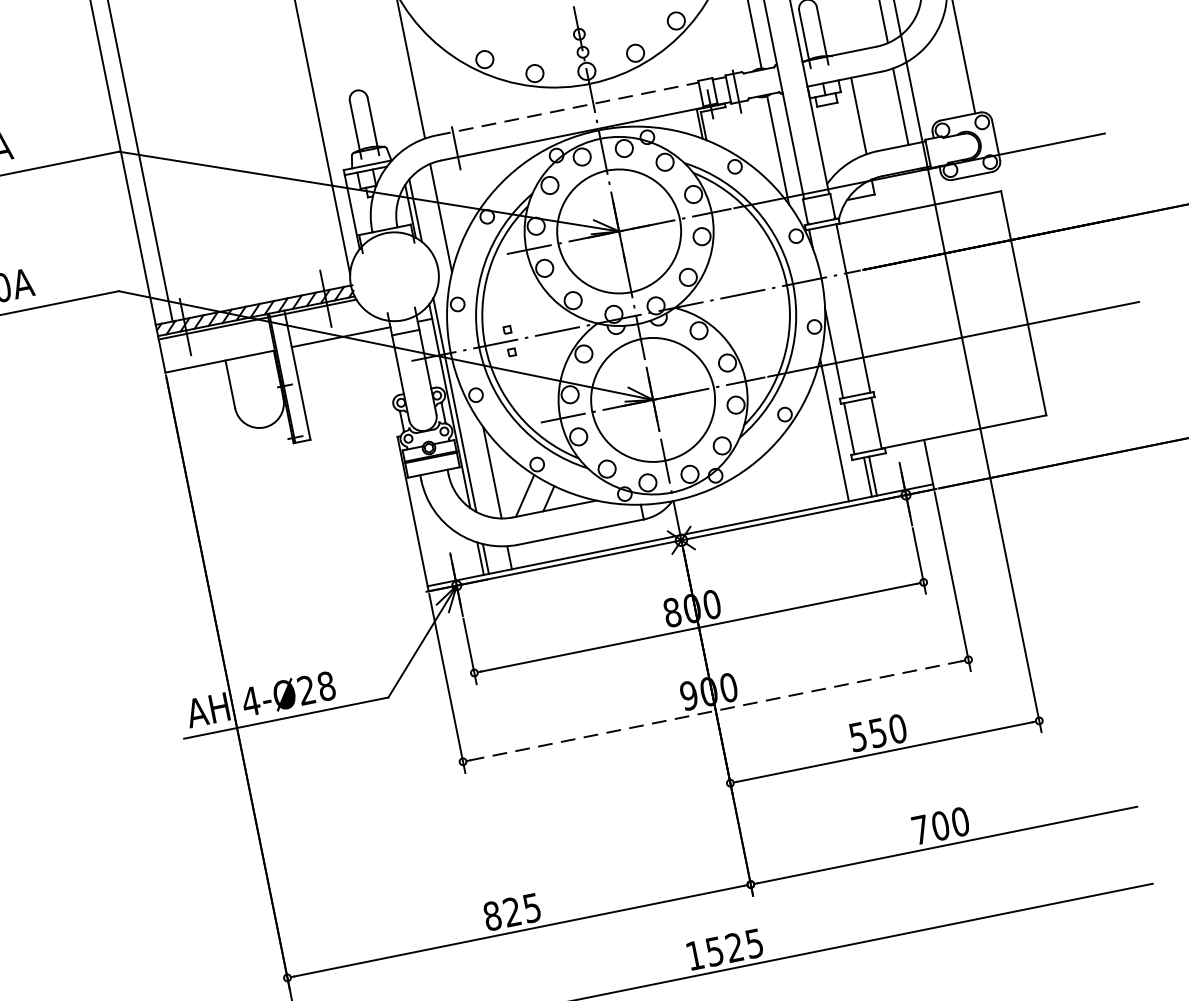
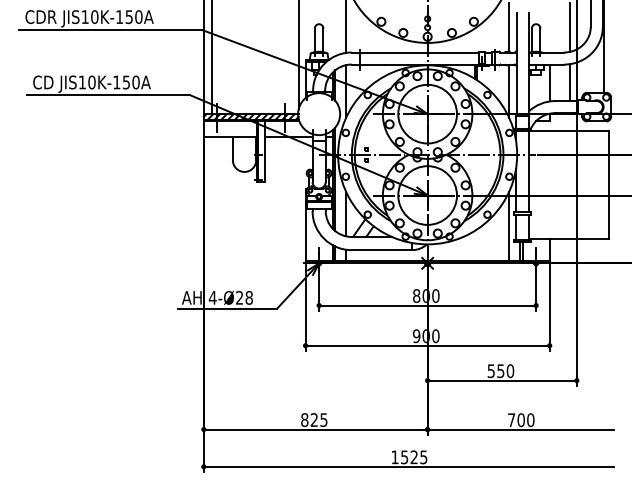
line: (568, 108) -> (415, 52), dashed -> solid
line: (715, 710) -> (427, 345), dashed -> solid

